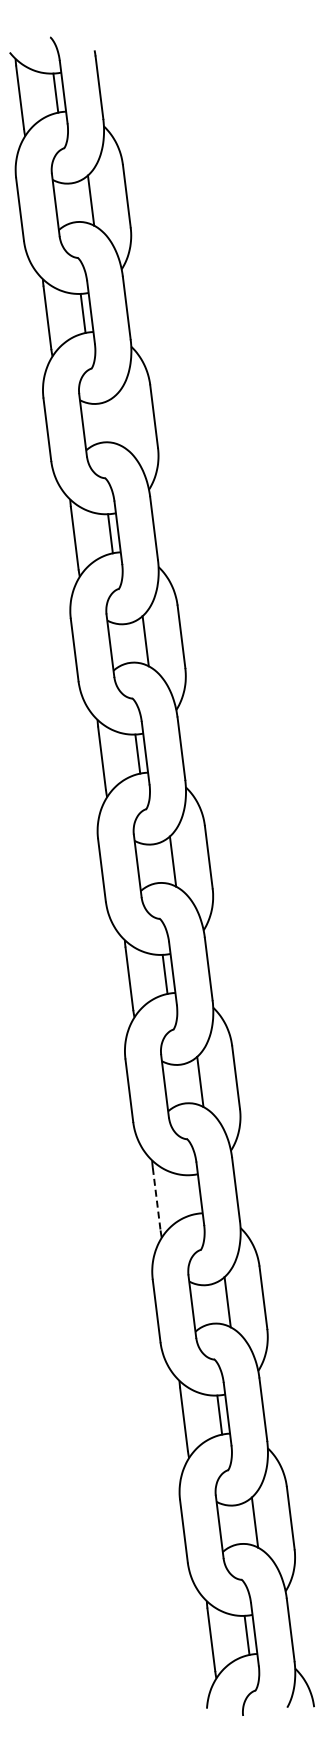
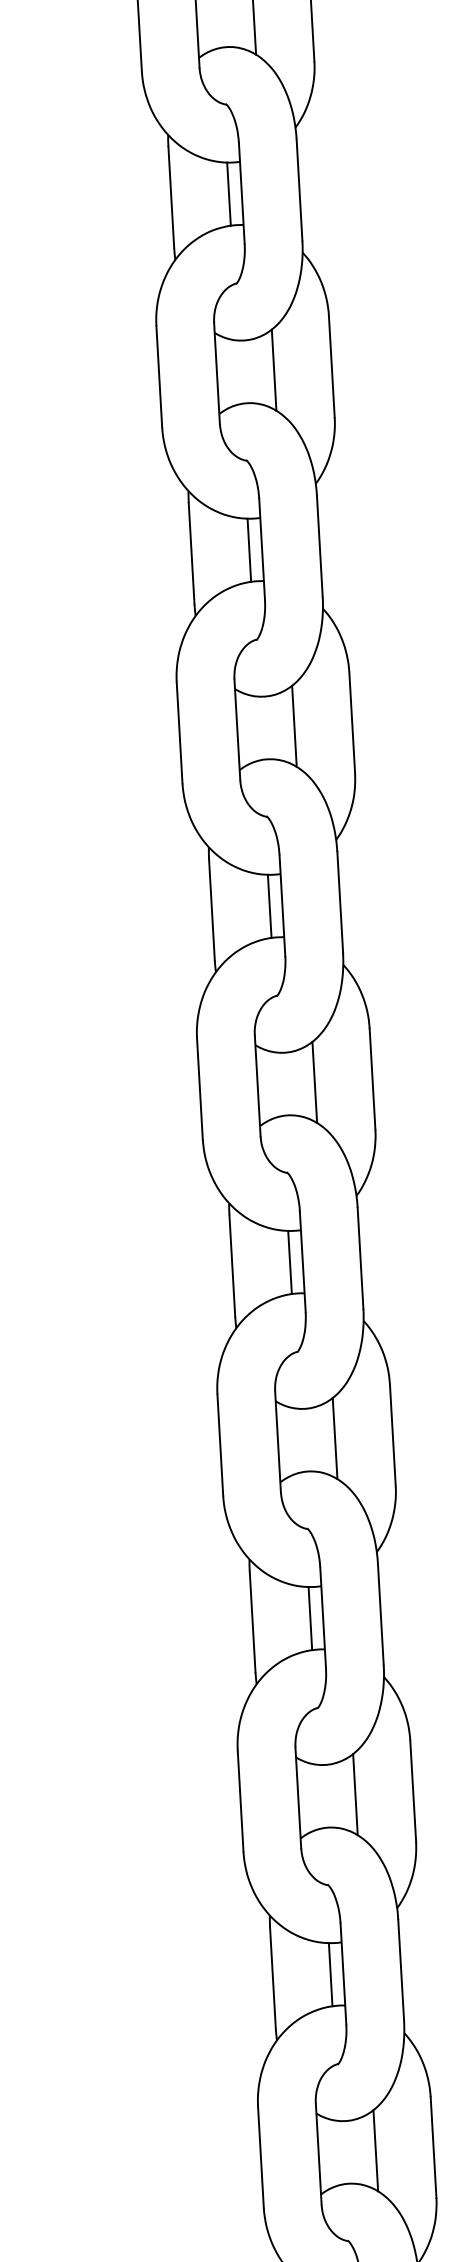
line: (118, 420) -> (274, 369), added
line: (192, 1194) -> (310, 1618), added
line: (156, 1199) -> (252, 1622), dashed -> solid

